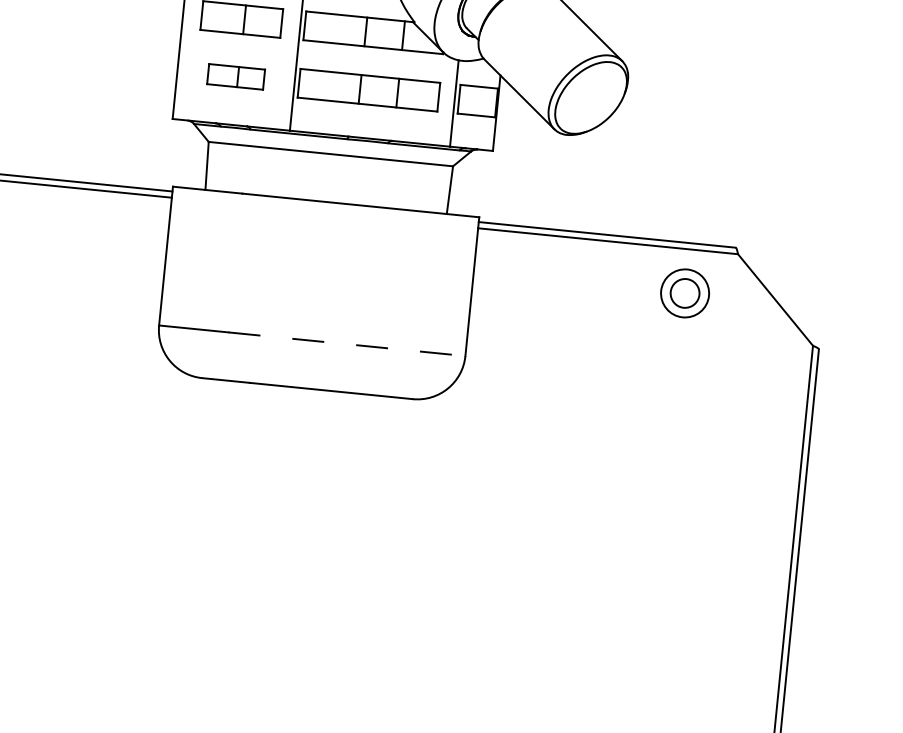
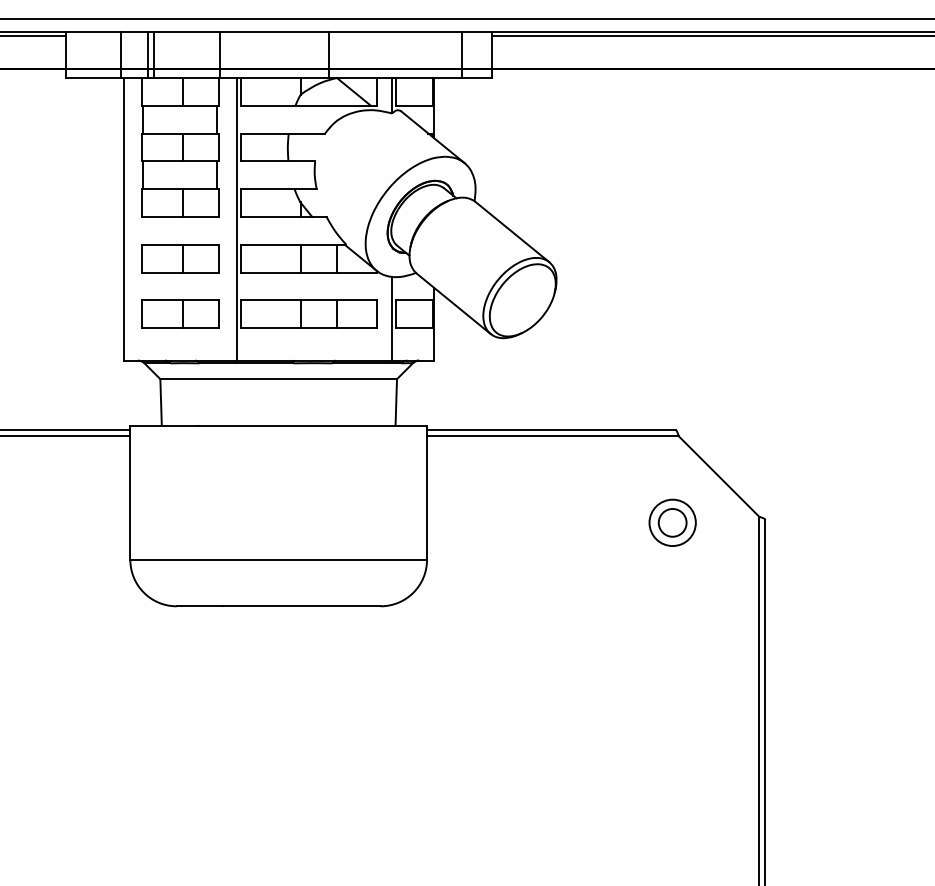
part: (236, 76) -> (180, 313), size x1.43
part: (684, 293) -> (672, 522), moved
line: (347, 343) -> (312, 559), dashed -> solid

